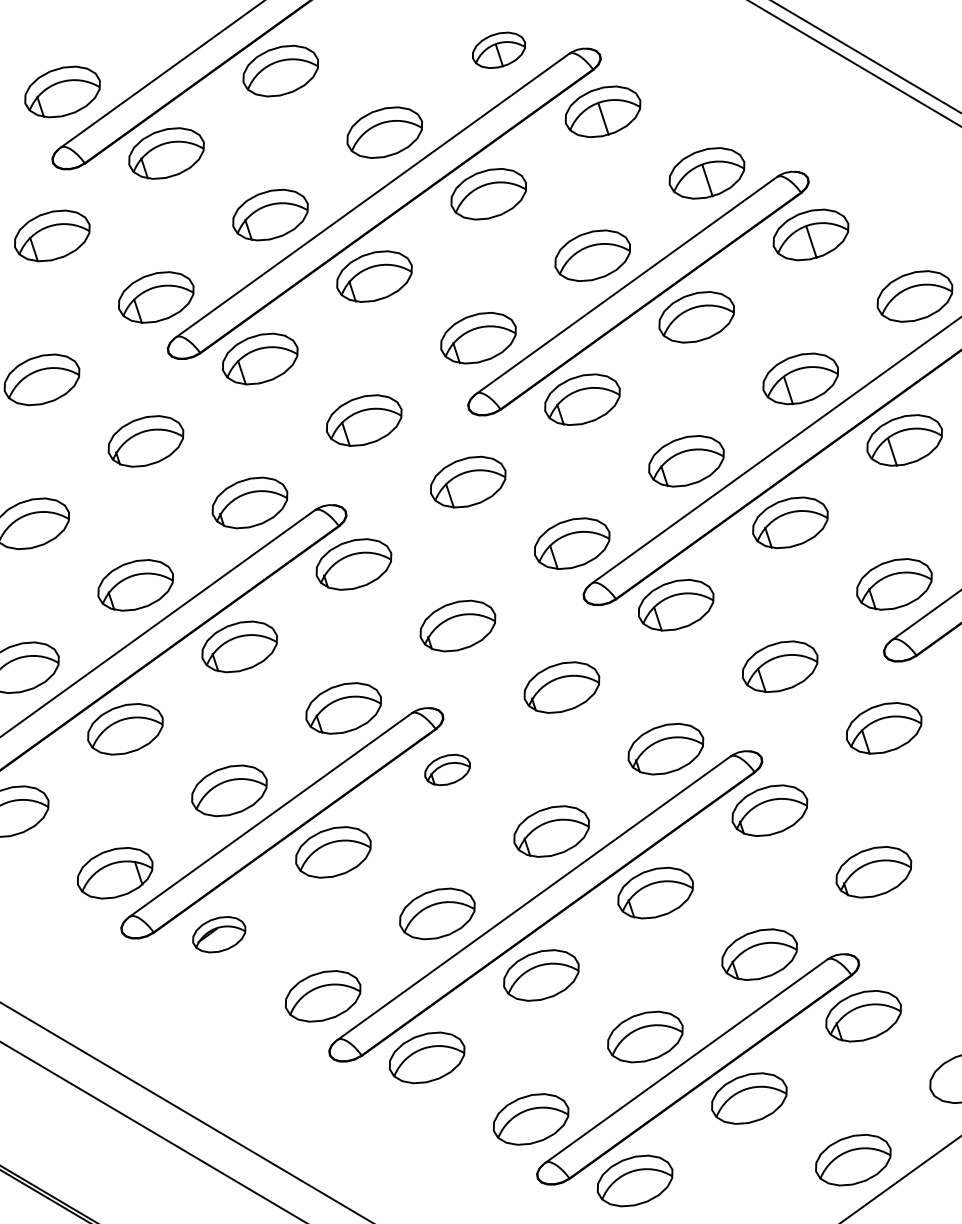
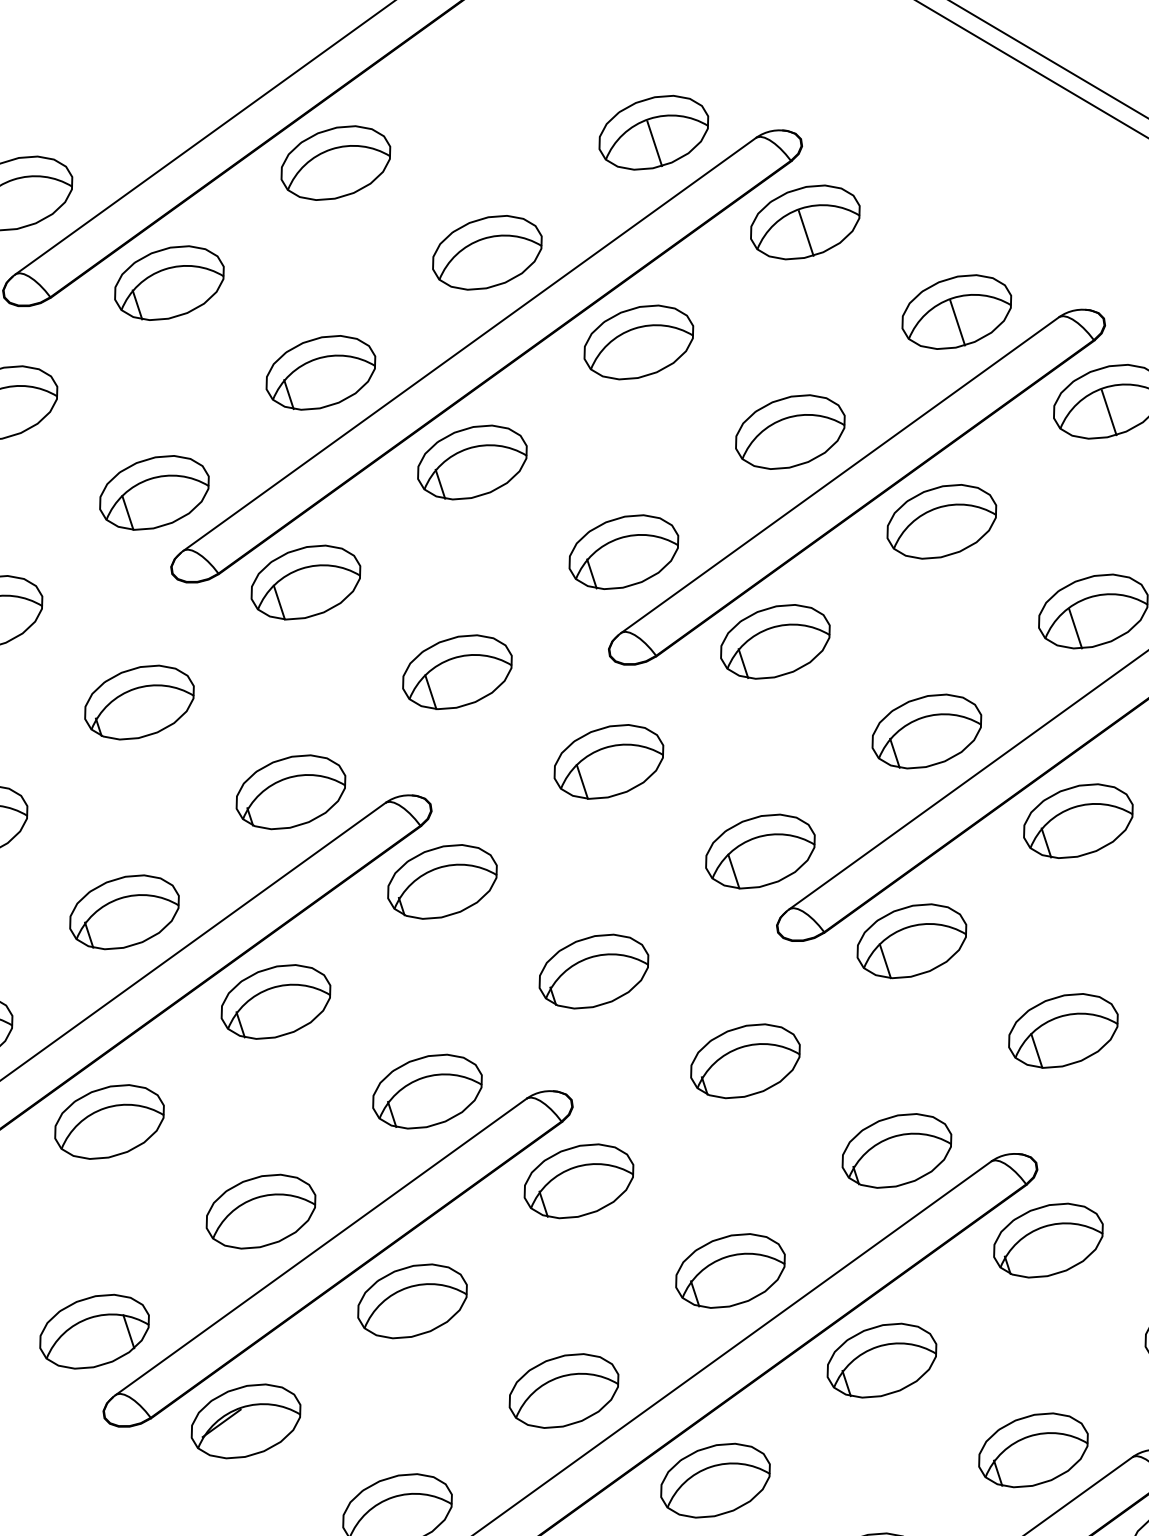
part: (498, 50) -> (653, 133), size x1.43
part: (447, 769) -> (578, 1180), size x1.67
part: (219, 934) -> (246, 1420), size x1.43

